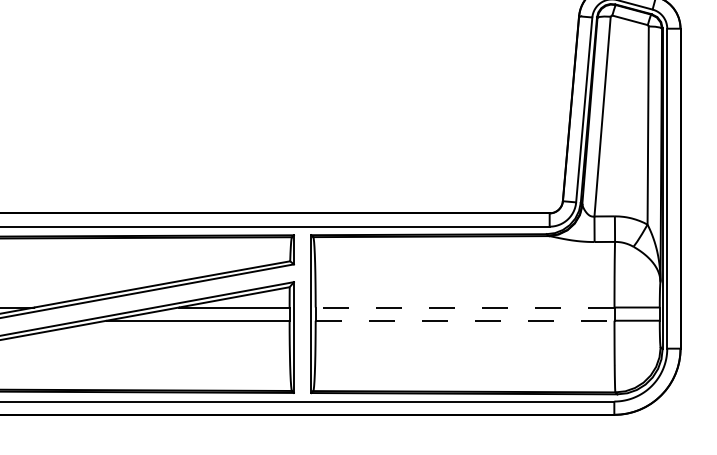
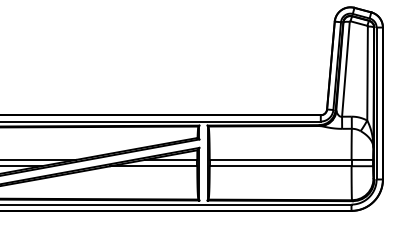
line: (464, 306) -> (280, 159), dashed -> solid
line: (464, 321) -> (280, 166), dashed -> solid

